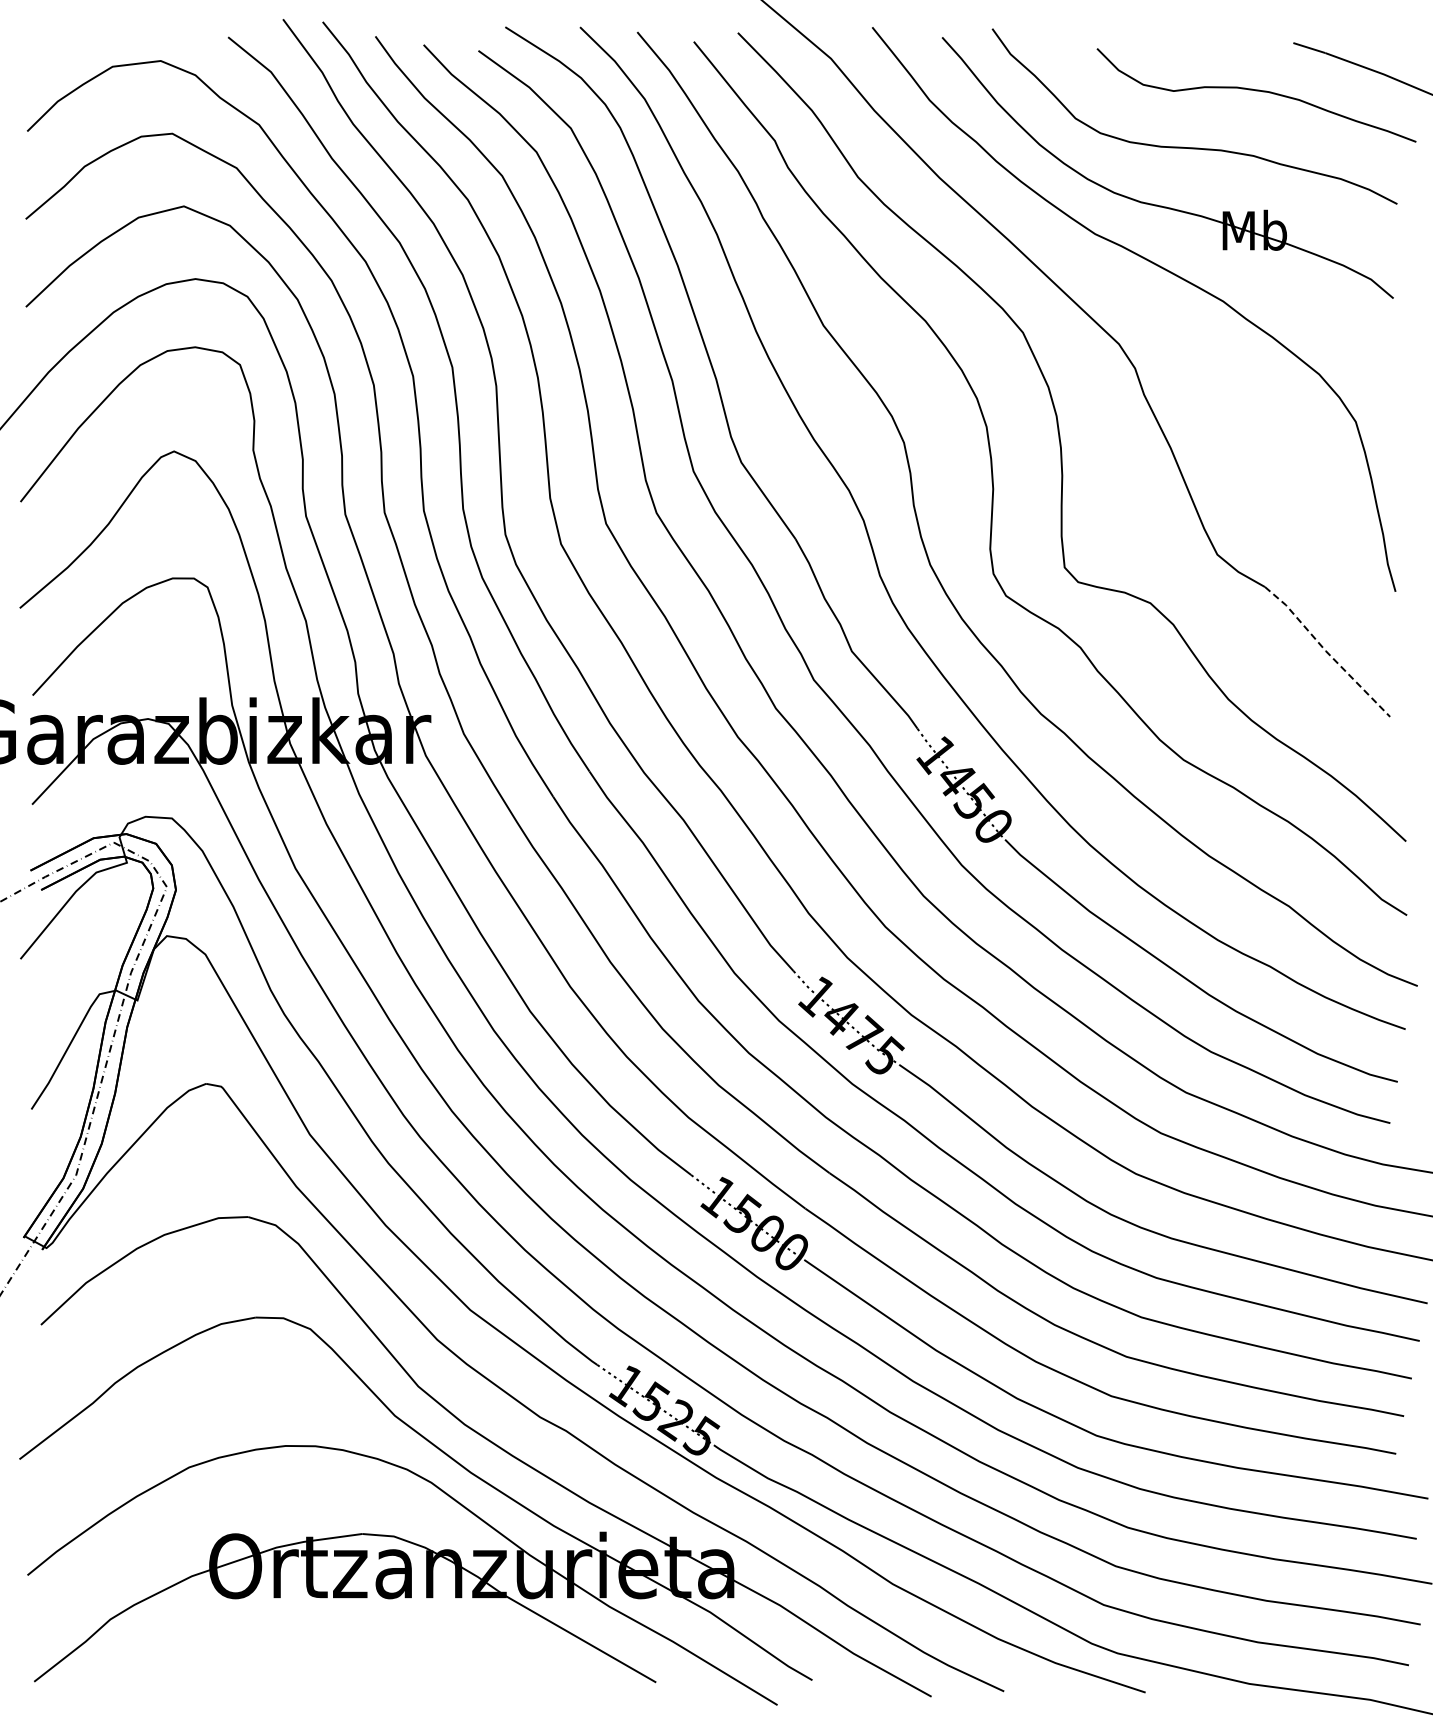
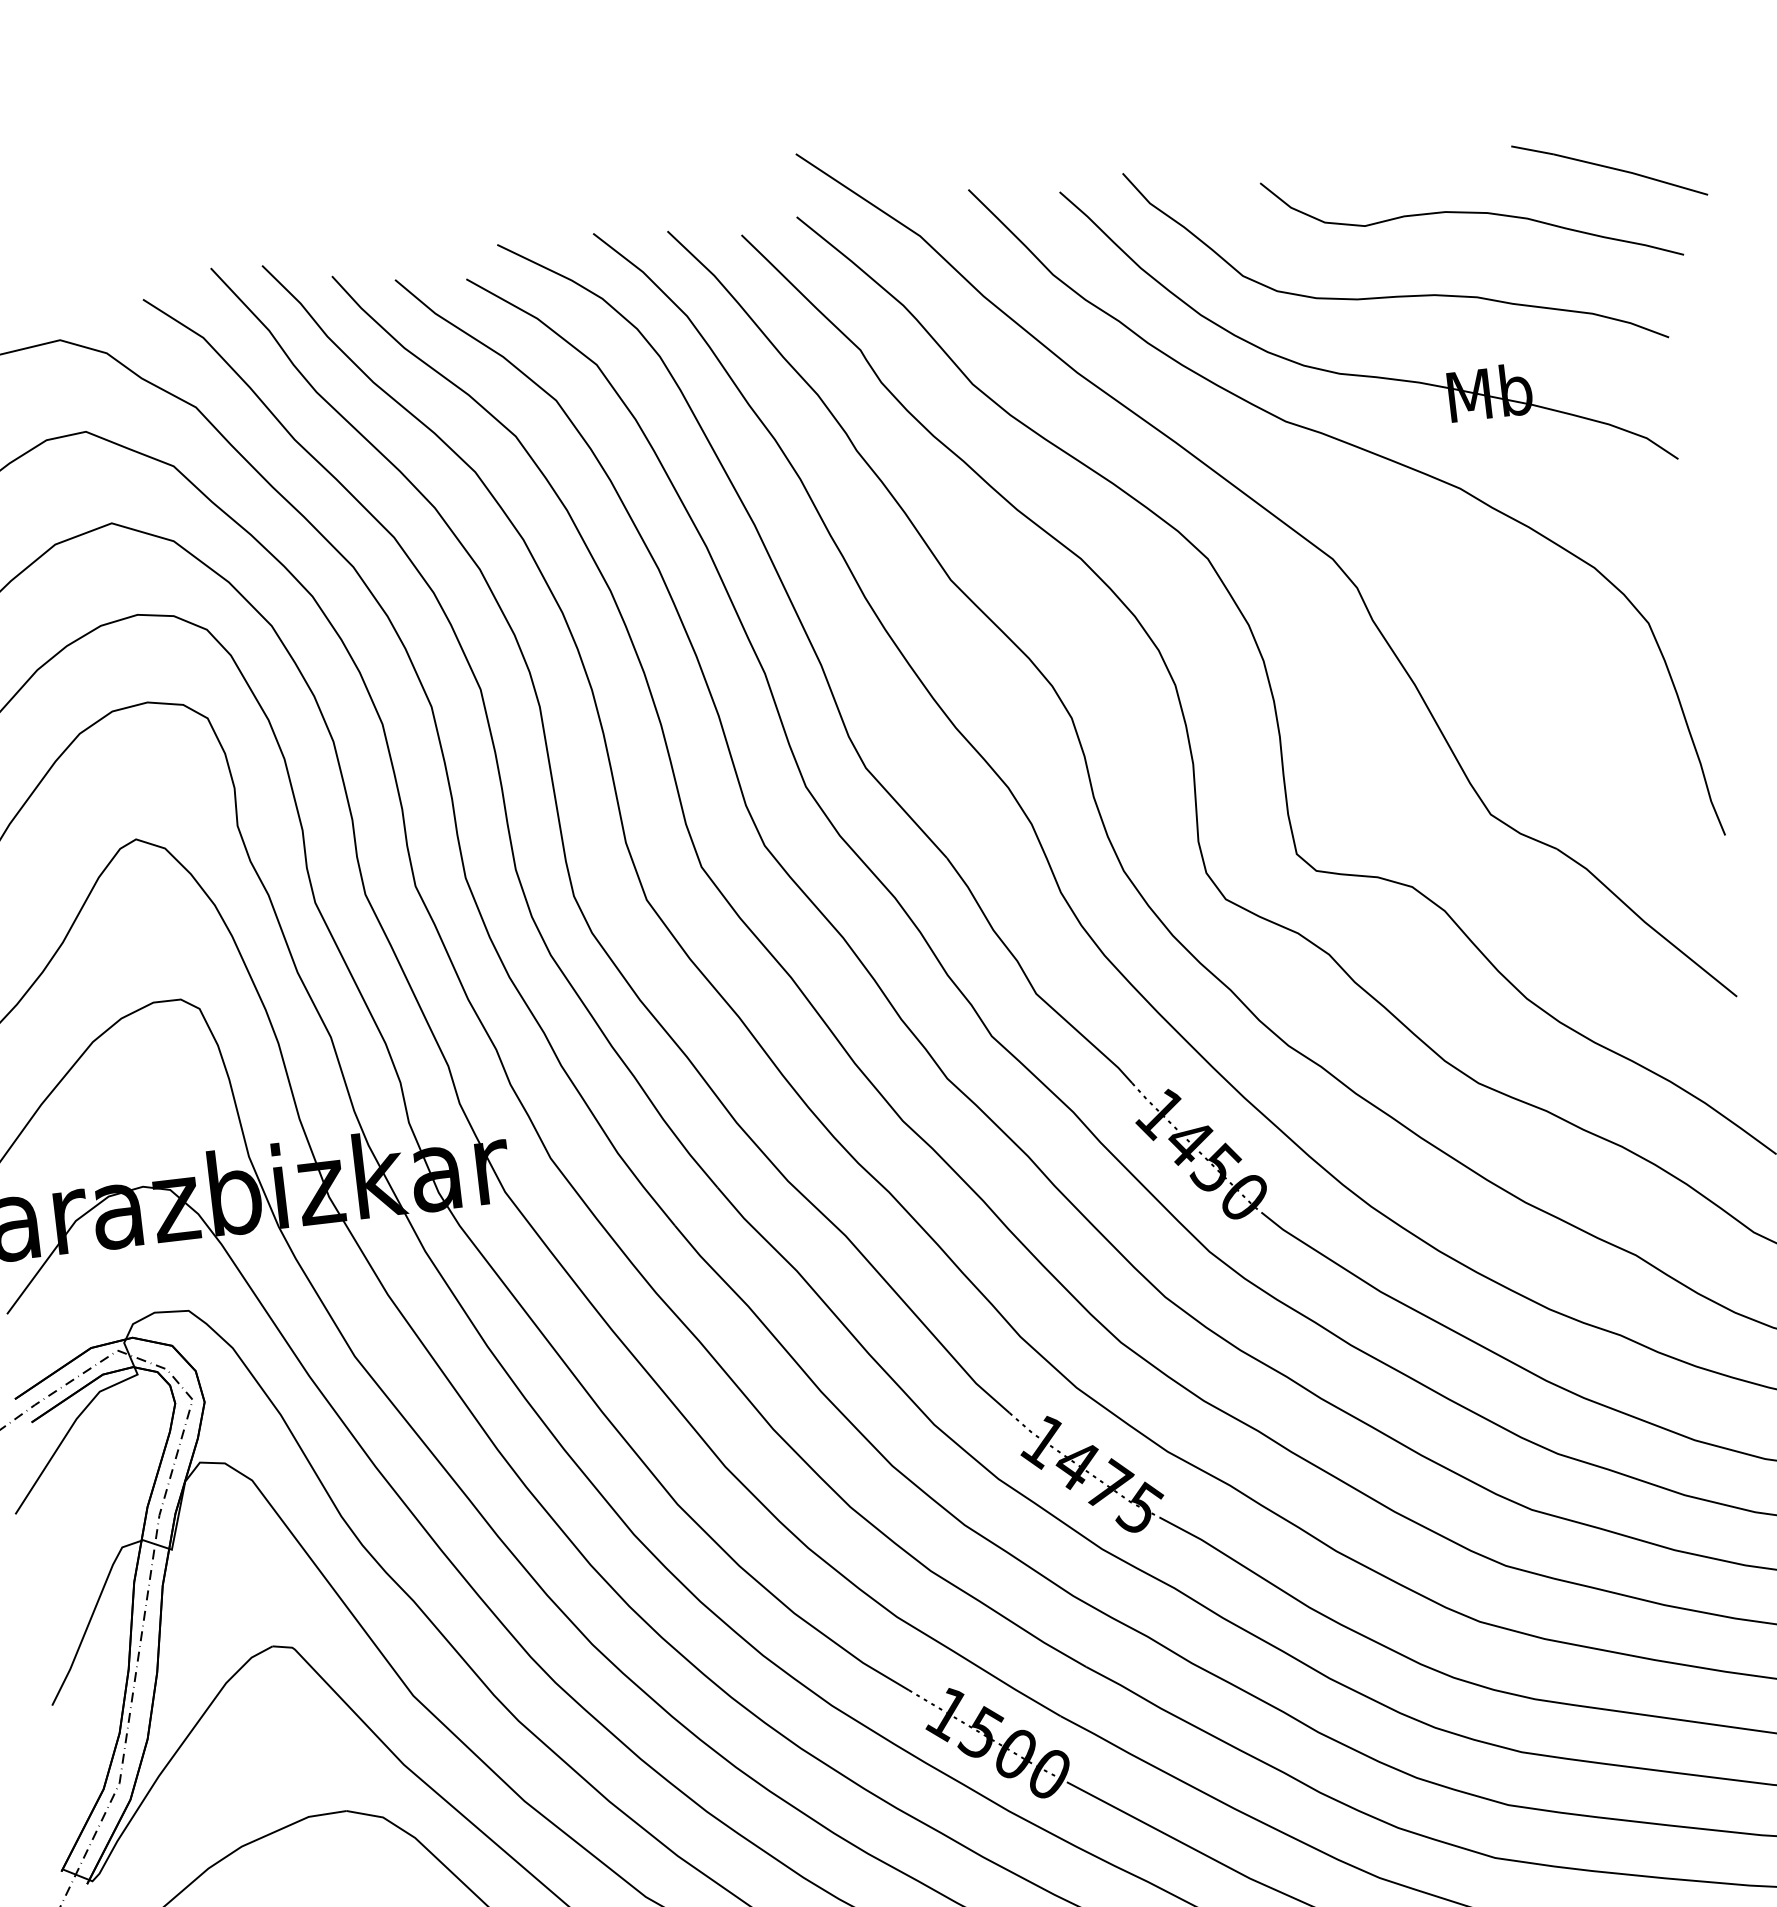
line: (1326, 651) -> (1645, 922), dashed -> solid

